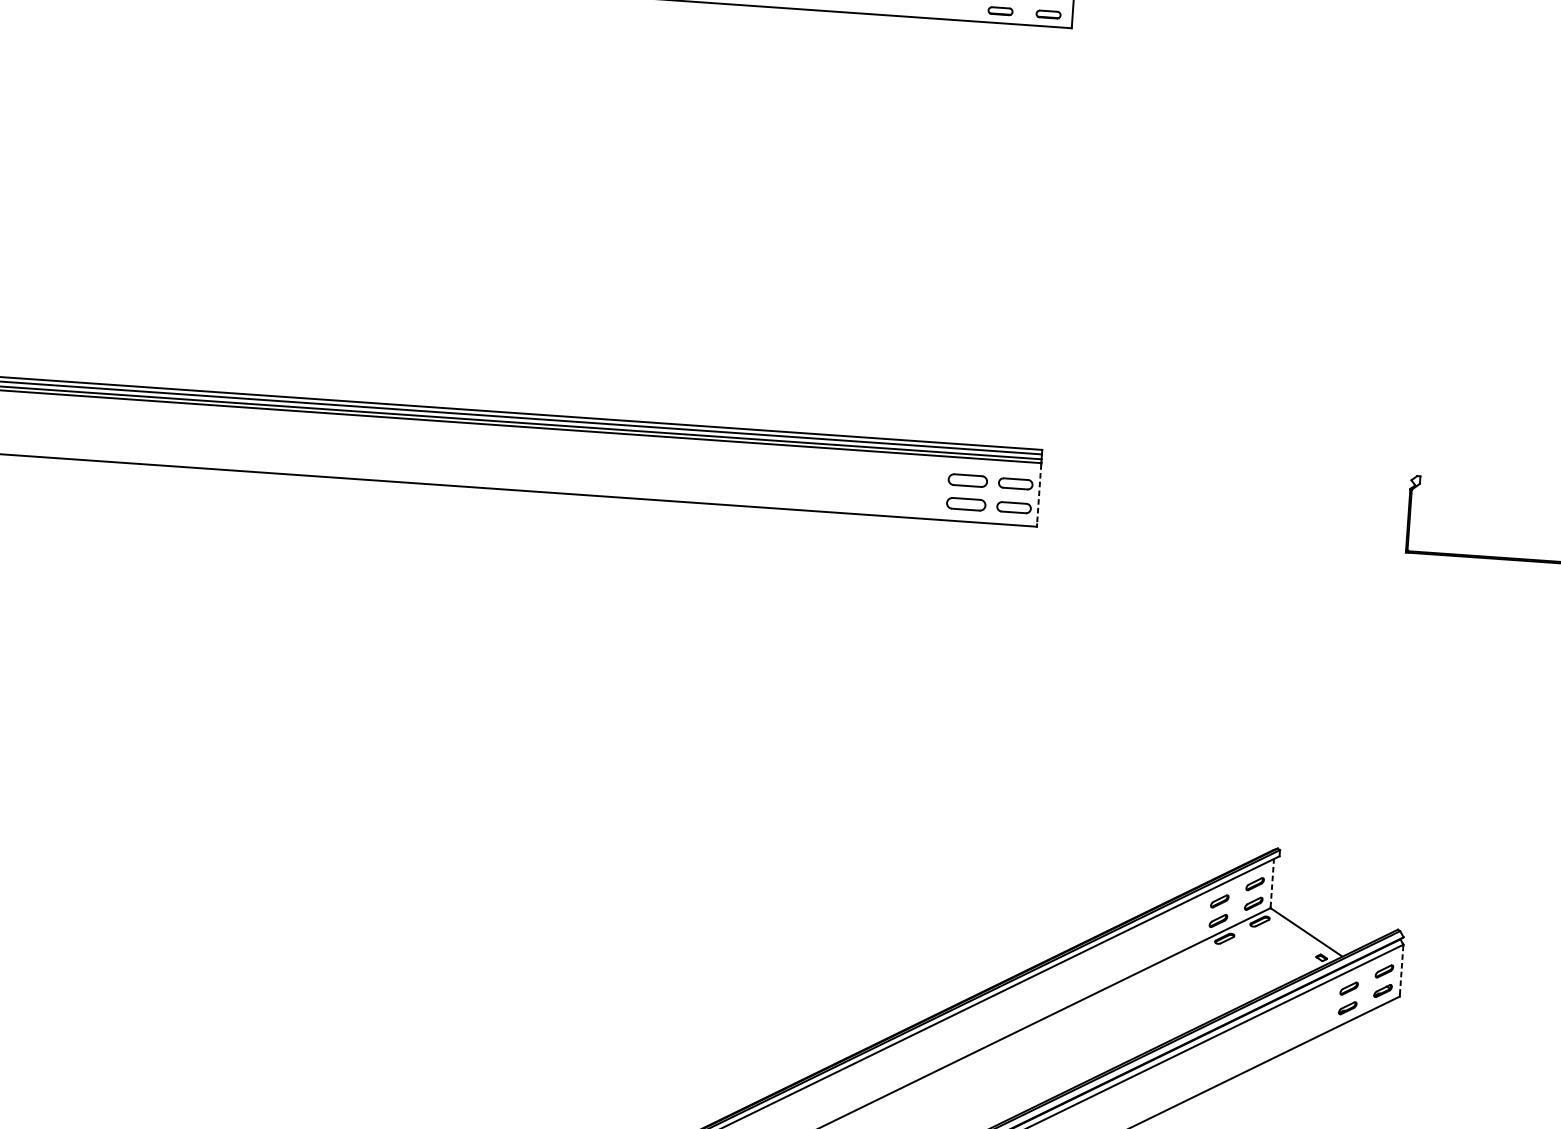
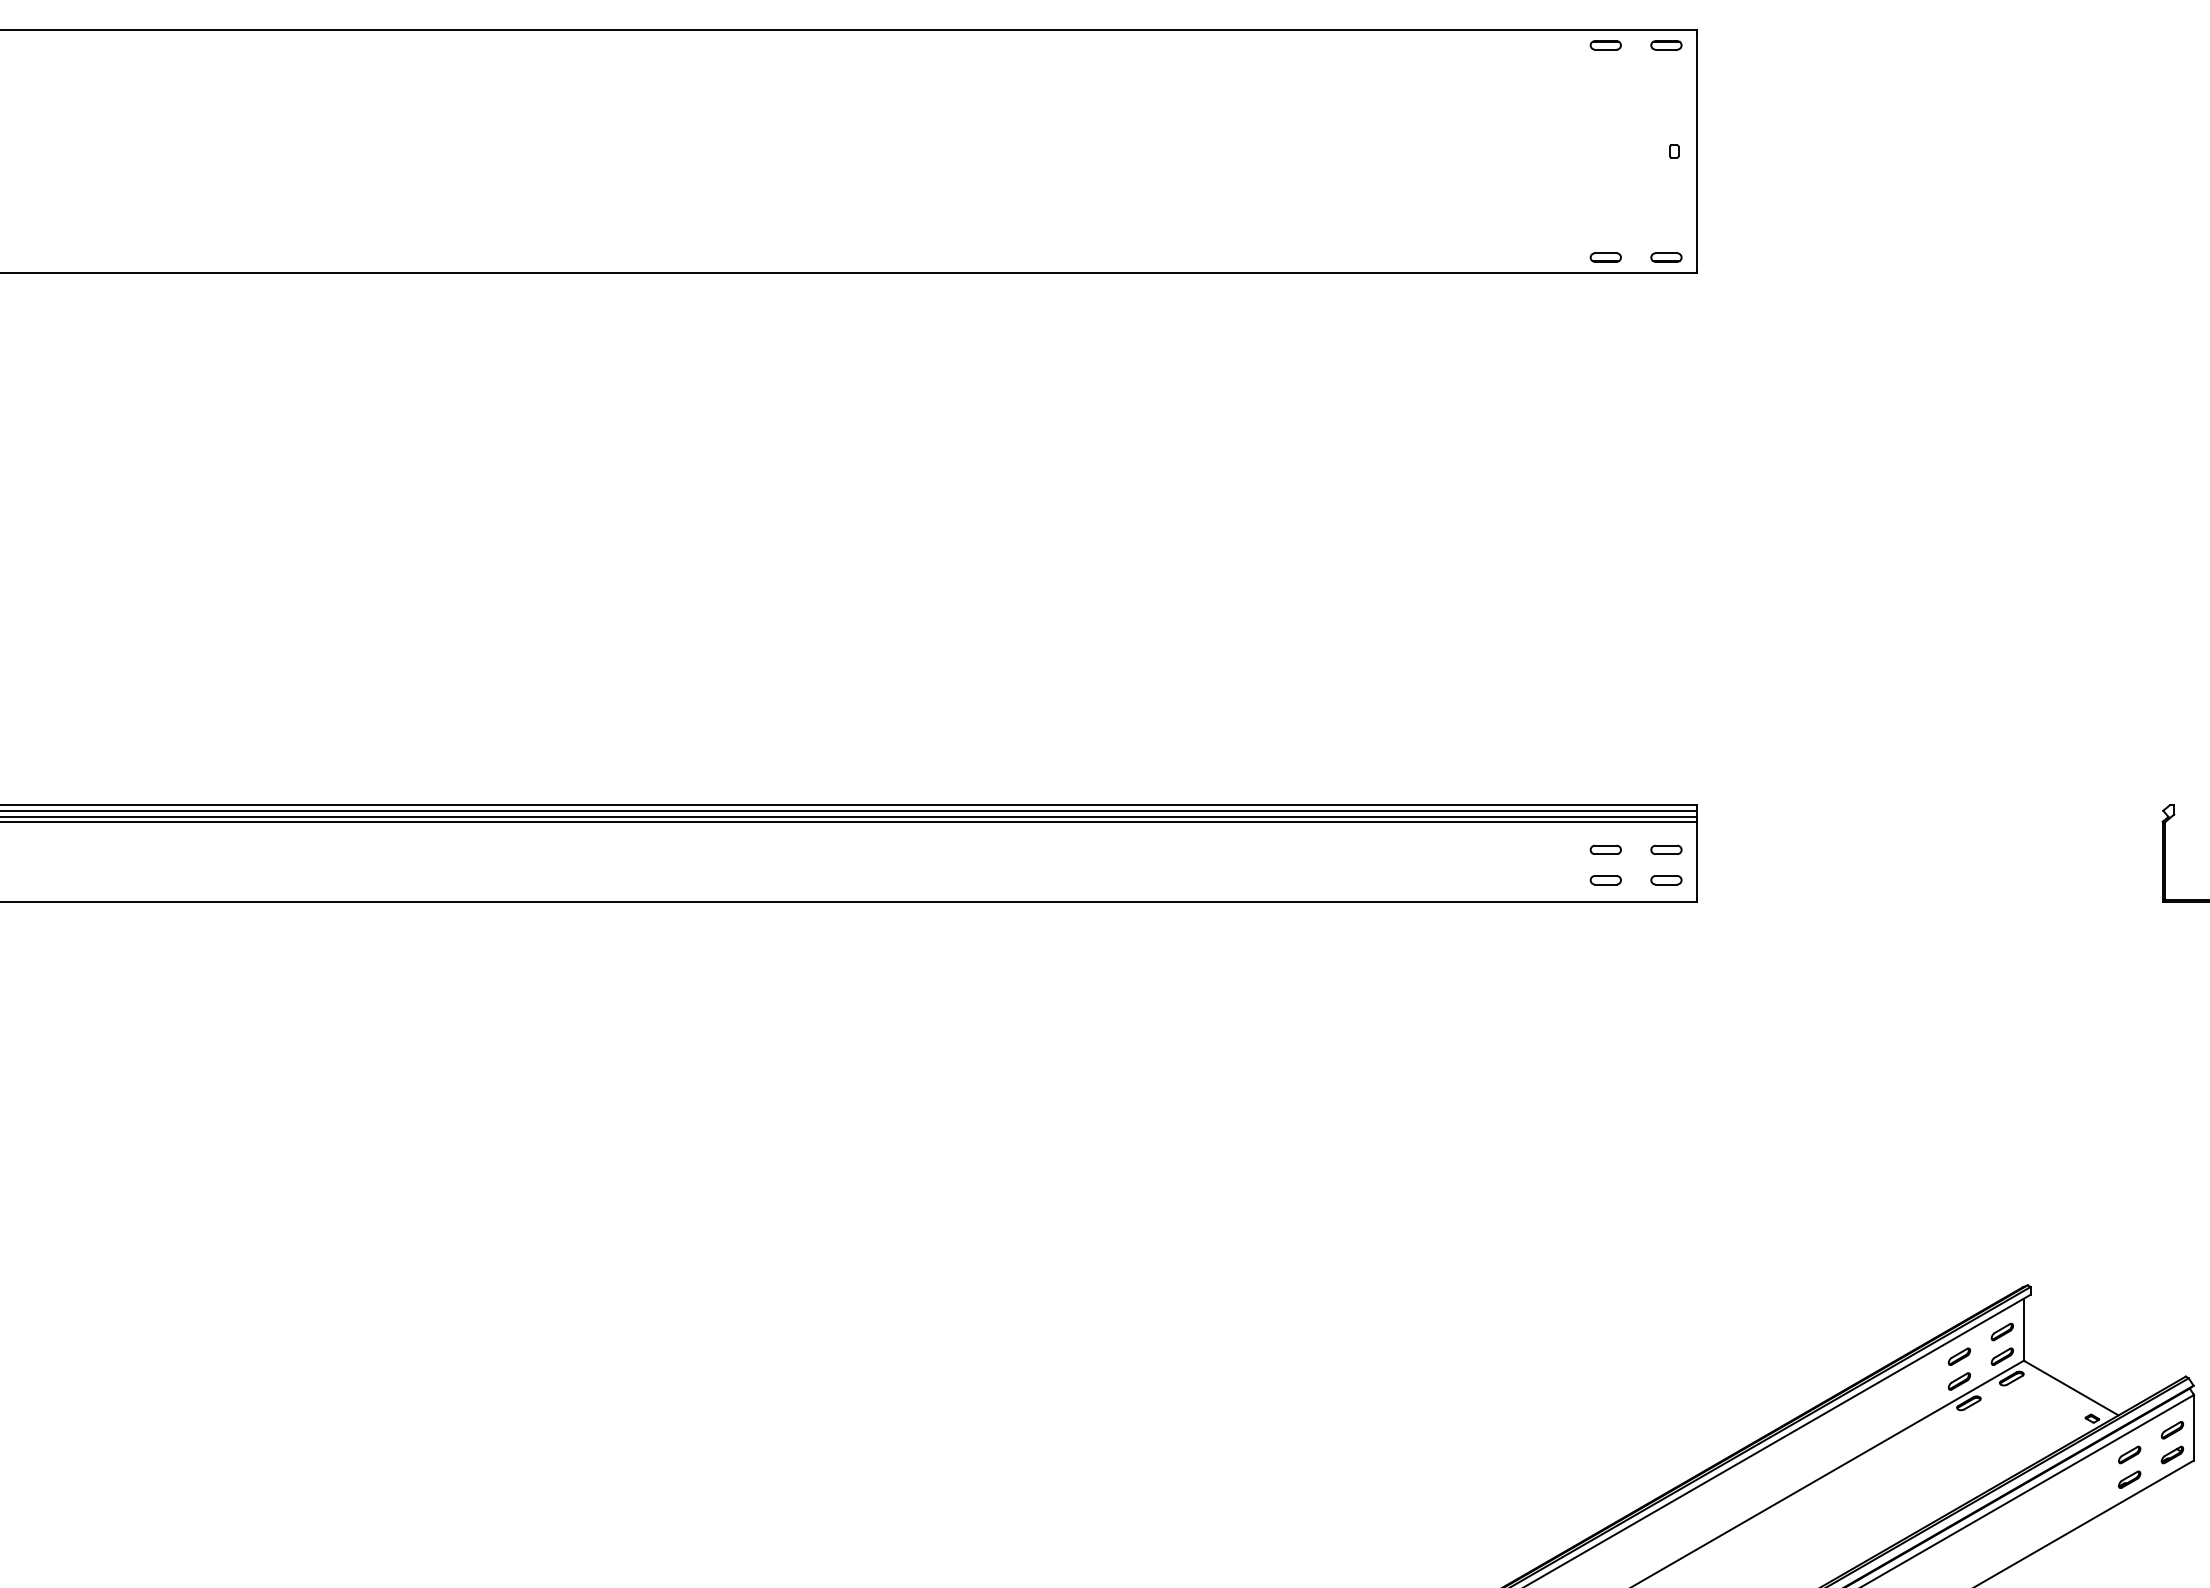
part: (967, 480) -> (1605, 849), size x0.62
part: (1015, 483) -> (1666, 849), size x0.71
line: (1038, 494) -> (1696, 861), dashed -> solid
part: (965, 504) -> (1605, 880), size x0.62
part: (1014, 507) -> (1666, 880), size x0.71
line: (1272, 883) -> (2023, 1329), dashed -> solid
line: (1401, 970) -> (2193, 1427), dashed -> solid

